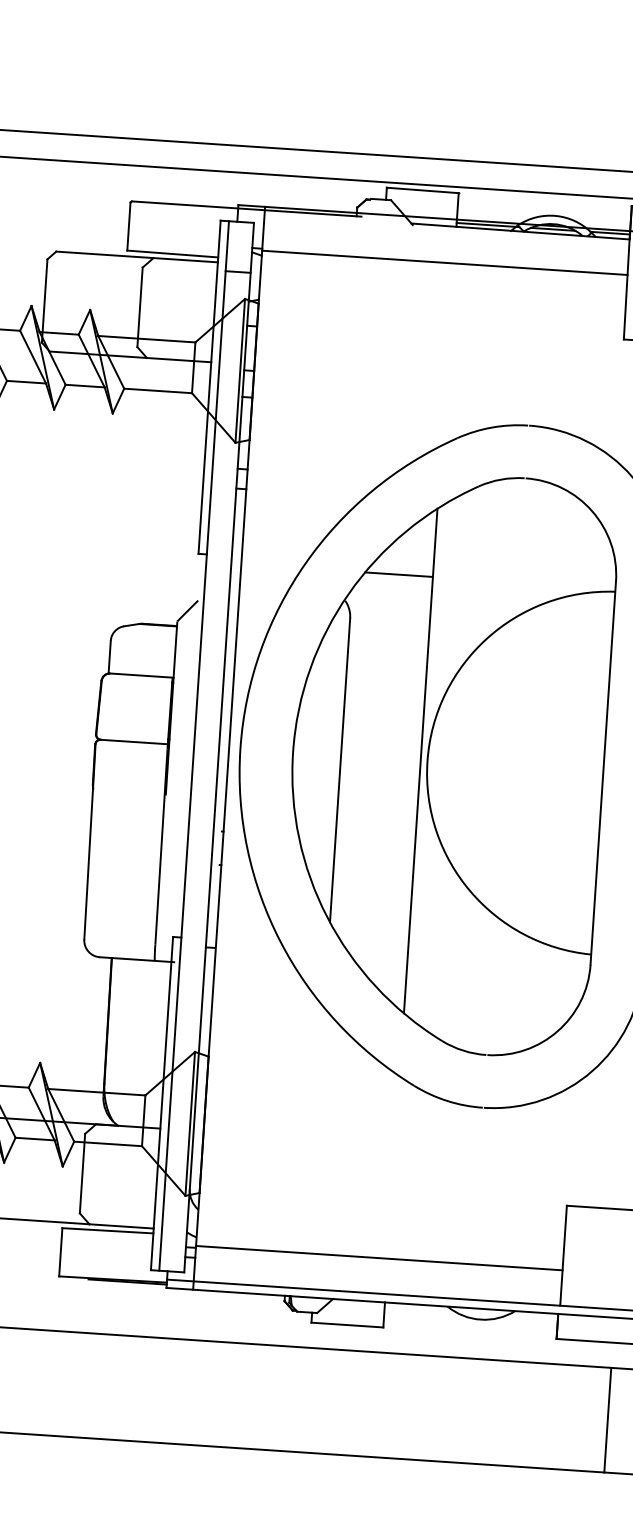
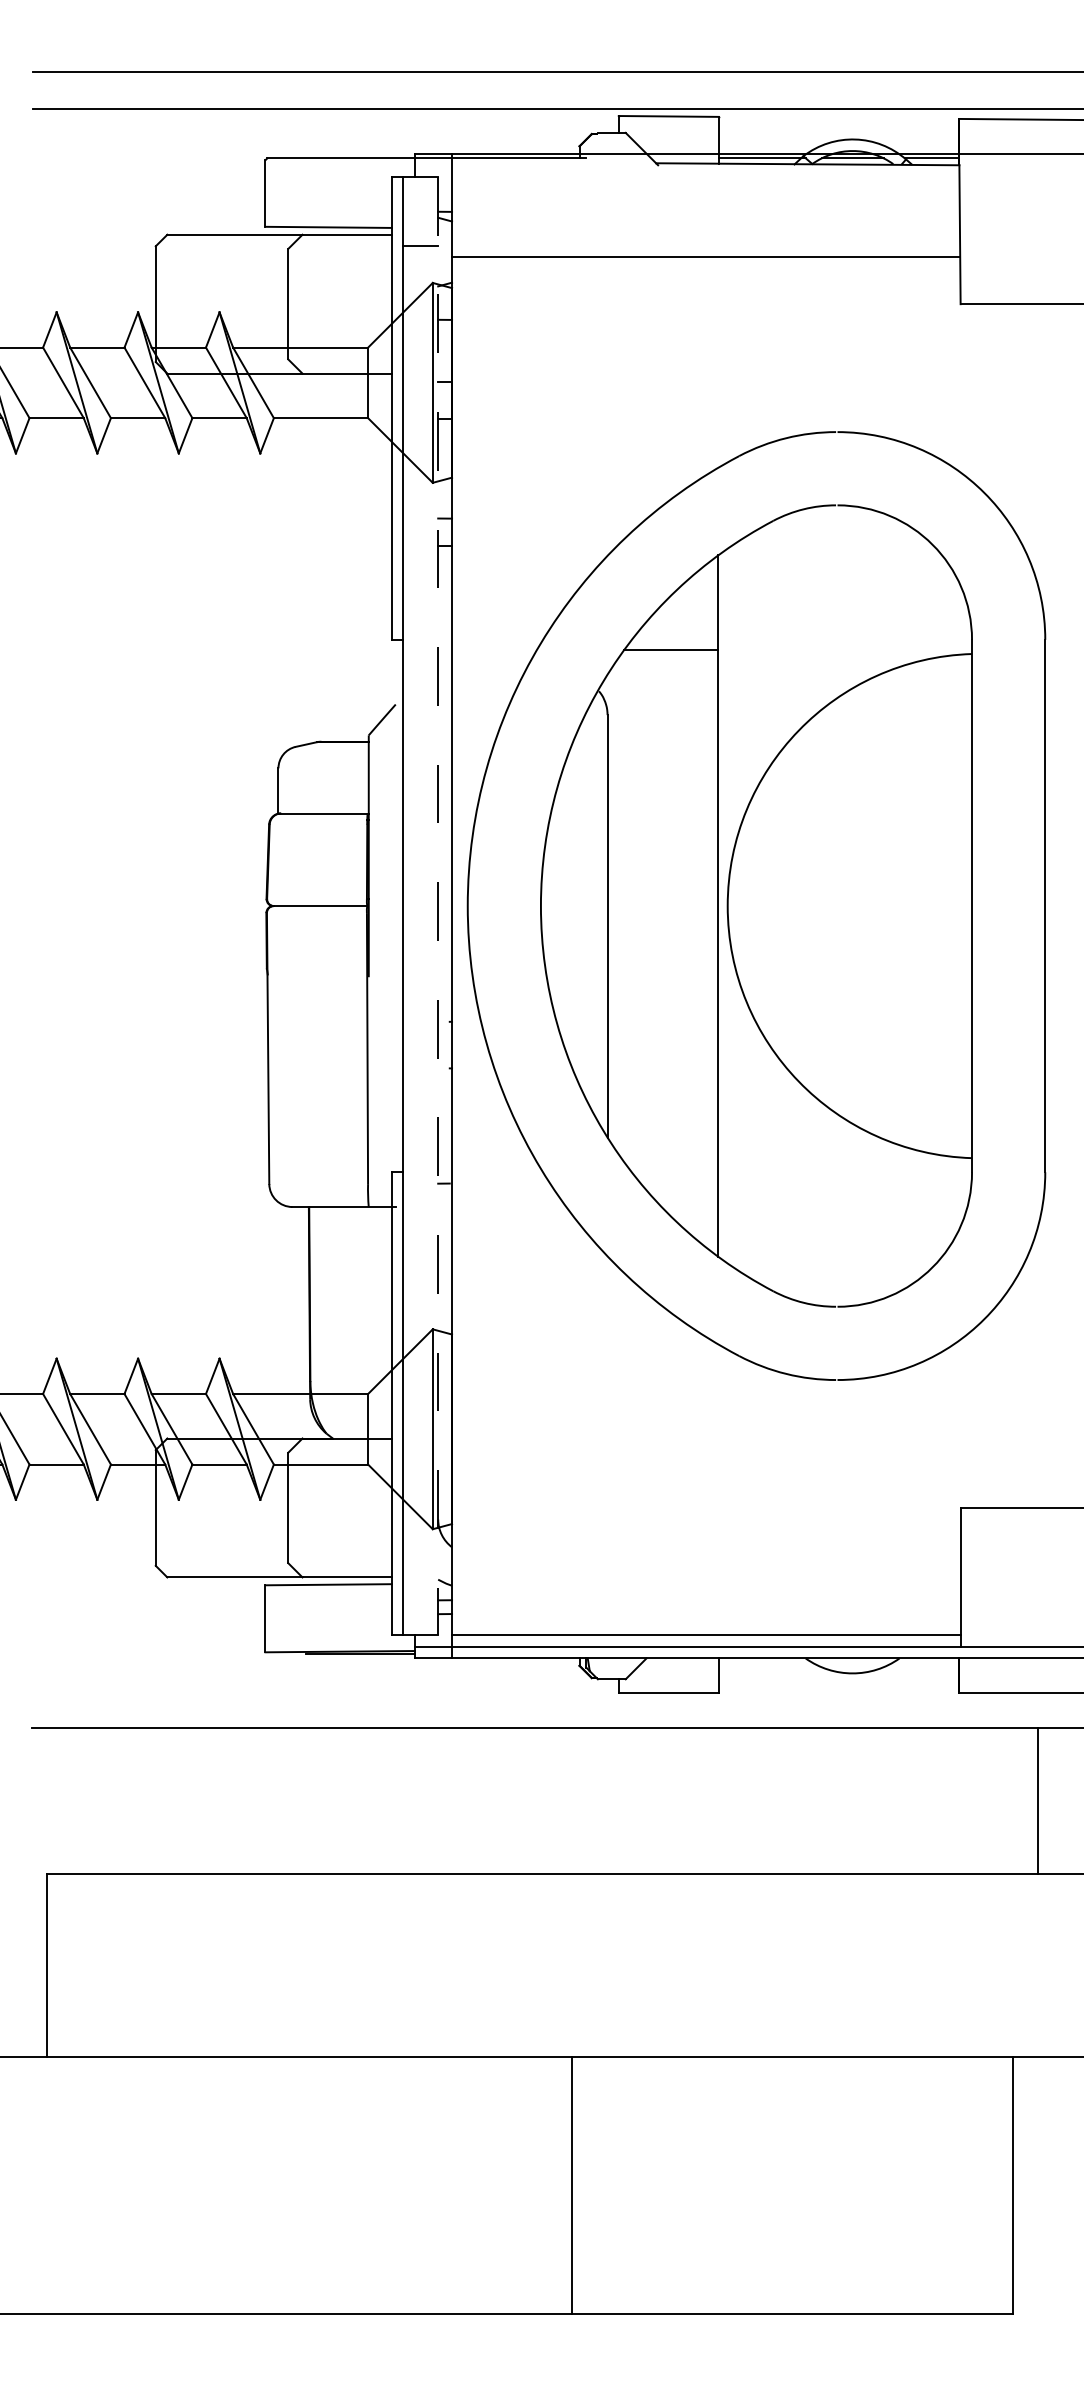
line: (444, 262) -> (705, 256), moved
line: (219, 747) -> (438, 906), solid -> dashed
line: (379, 1258) -> (706, 1634), moved

